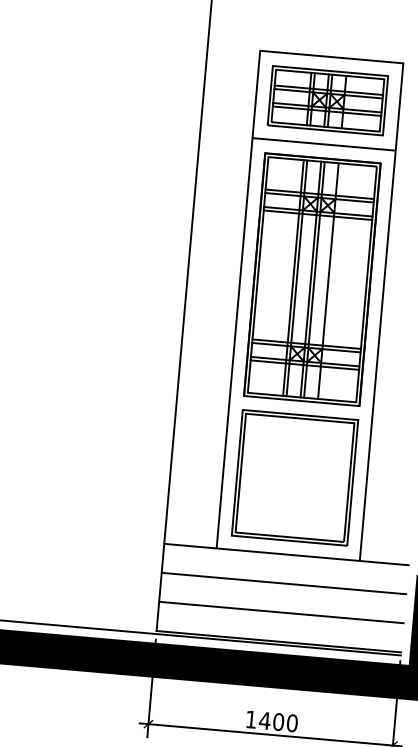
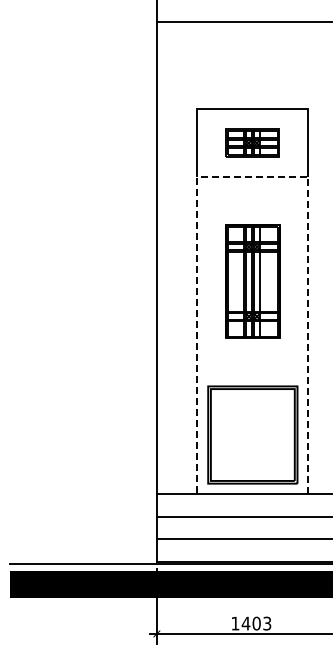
part: (327, 99) -> (252, 142), size x0.6
line: (323, 144) -> (252, 177), solid -> dashed
part: (311, 279) -> (252, 281), size x0.6
text: (292, 723) -> (267, 623), 1400 -> 1403

